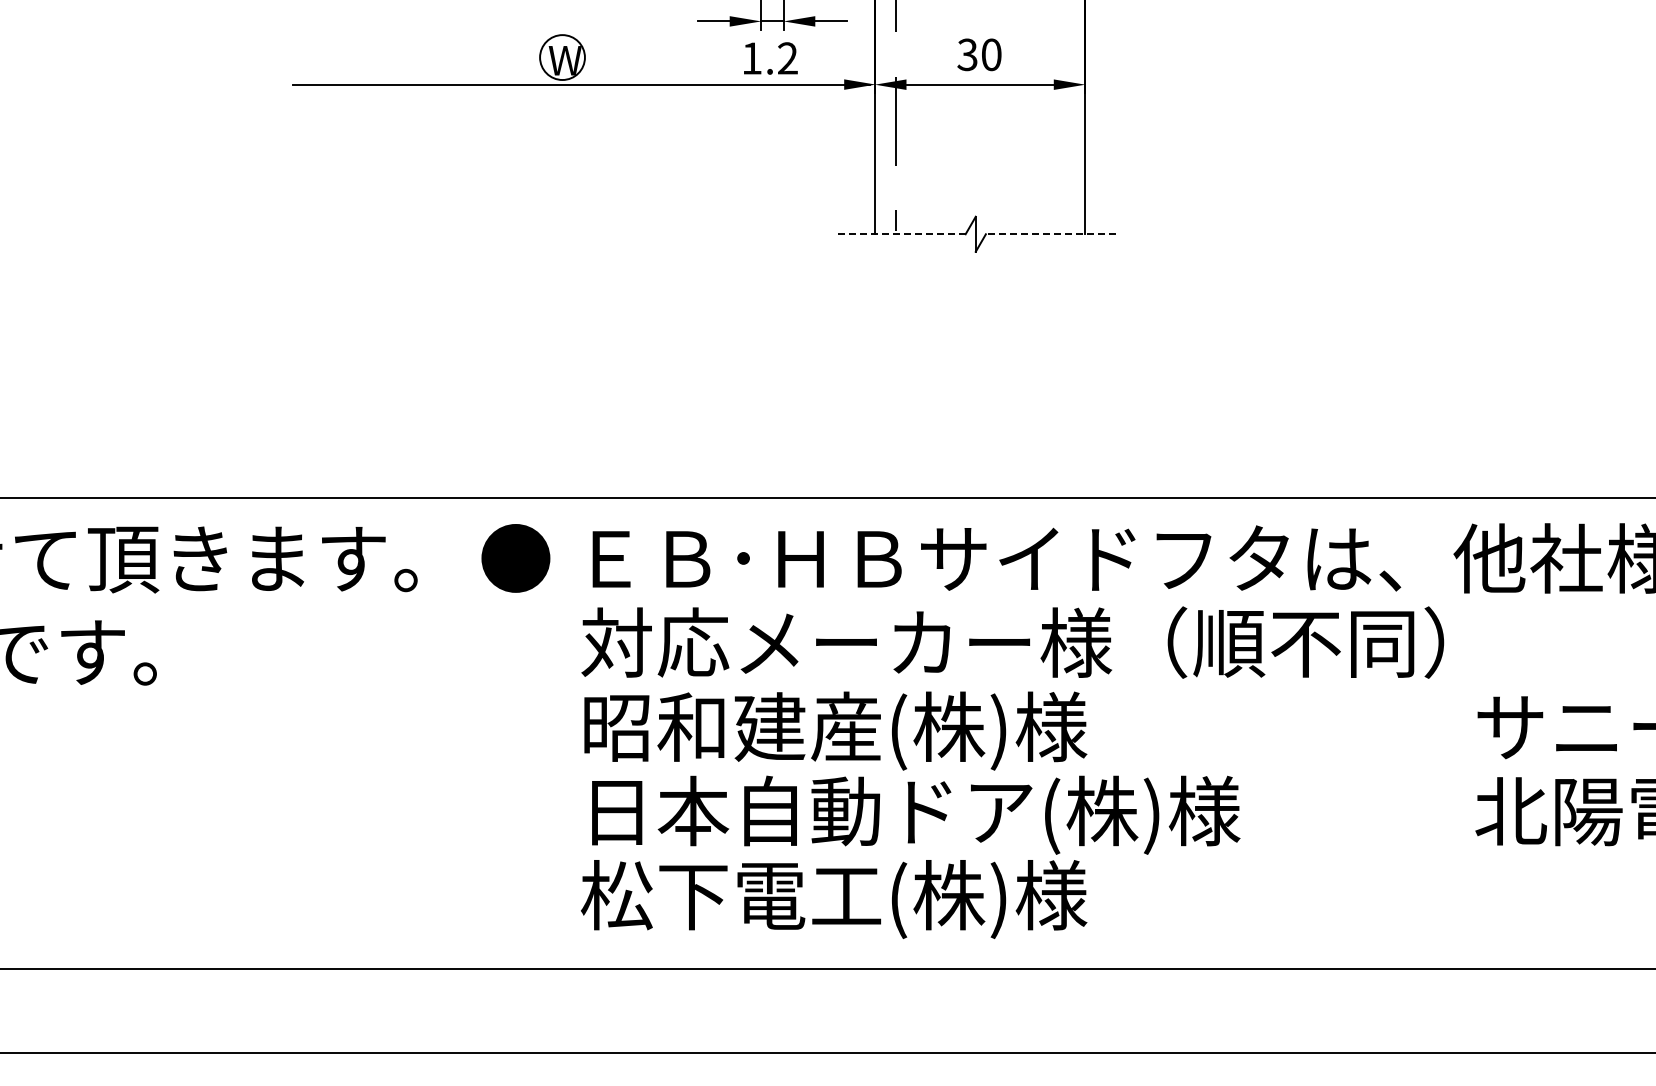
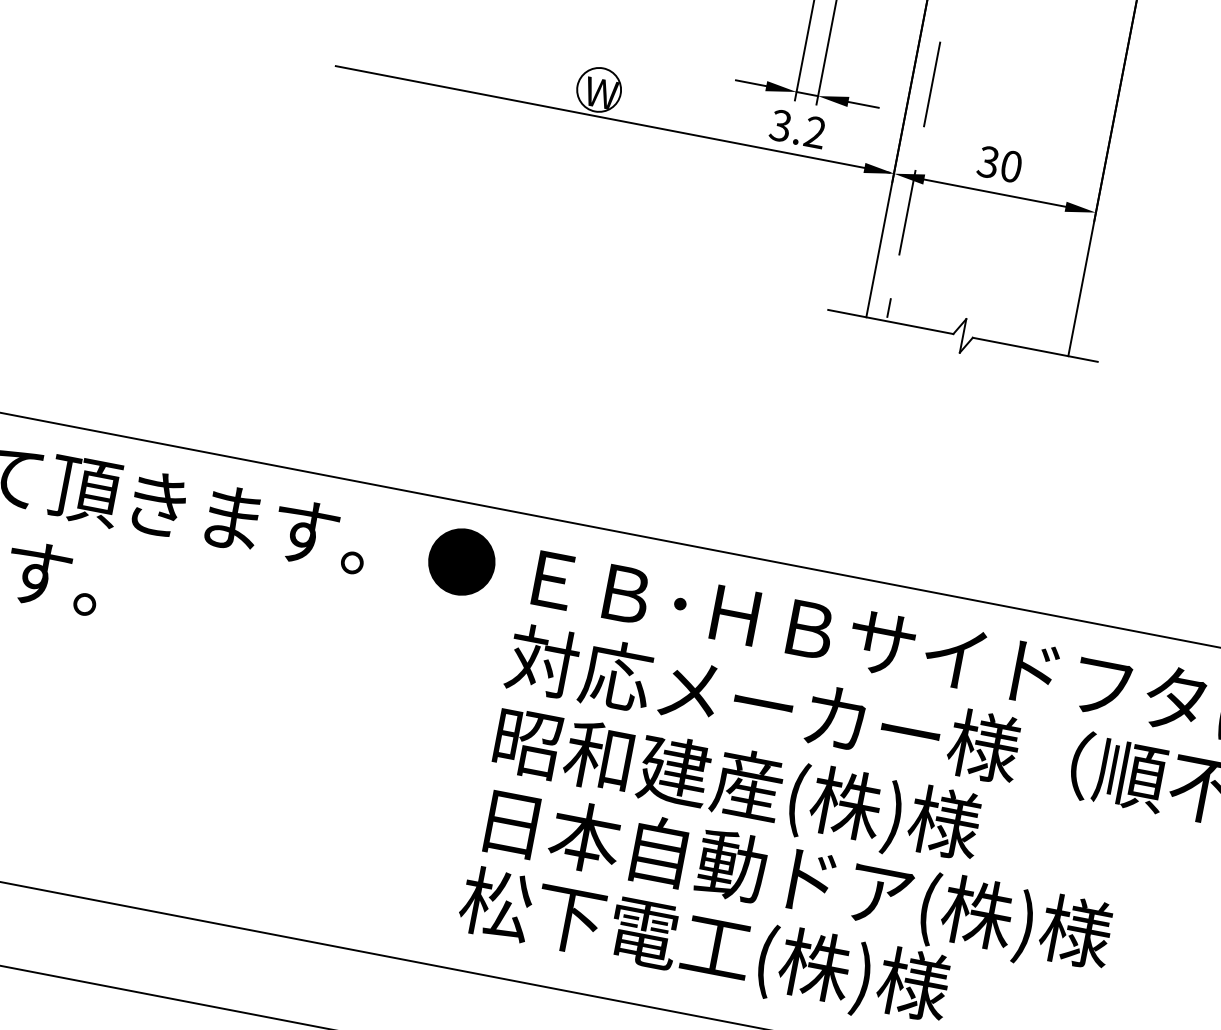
text: (751, 58) -> (780, 125), 1.2 -> 3.2
line: (899, 234) -> (889, 322), dashed -> solid
line: (1050, 234) -> (1034, 349), dashed -> solid

